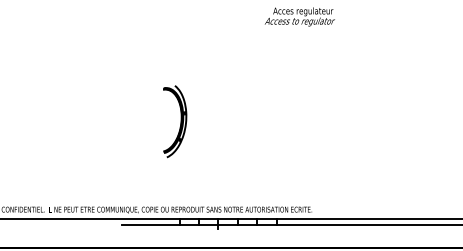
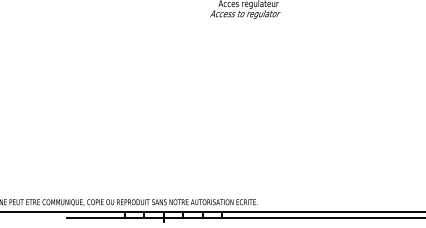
part: (175, 121) -> (120, 114), removed

